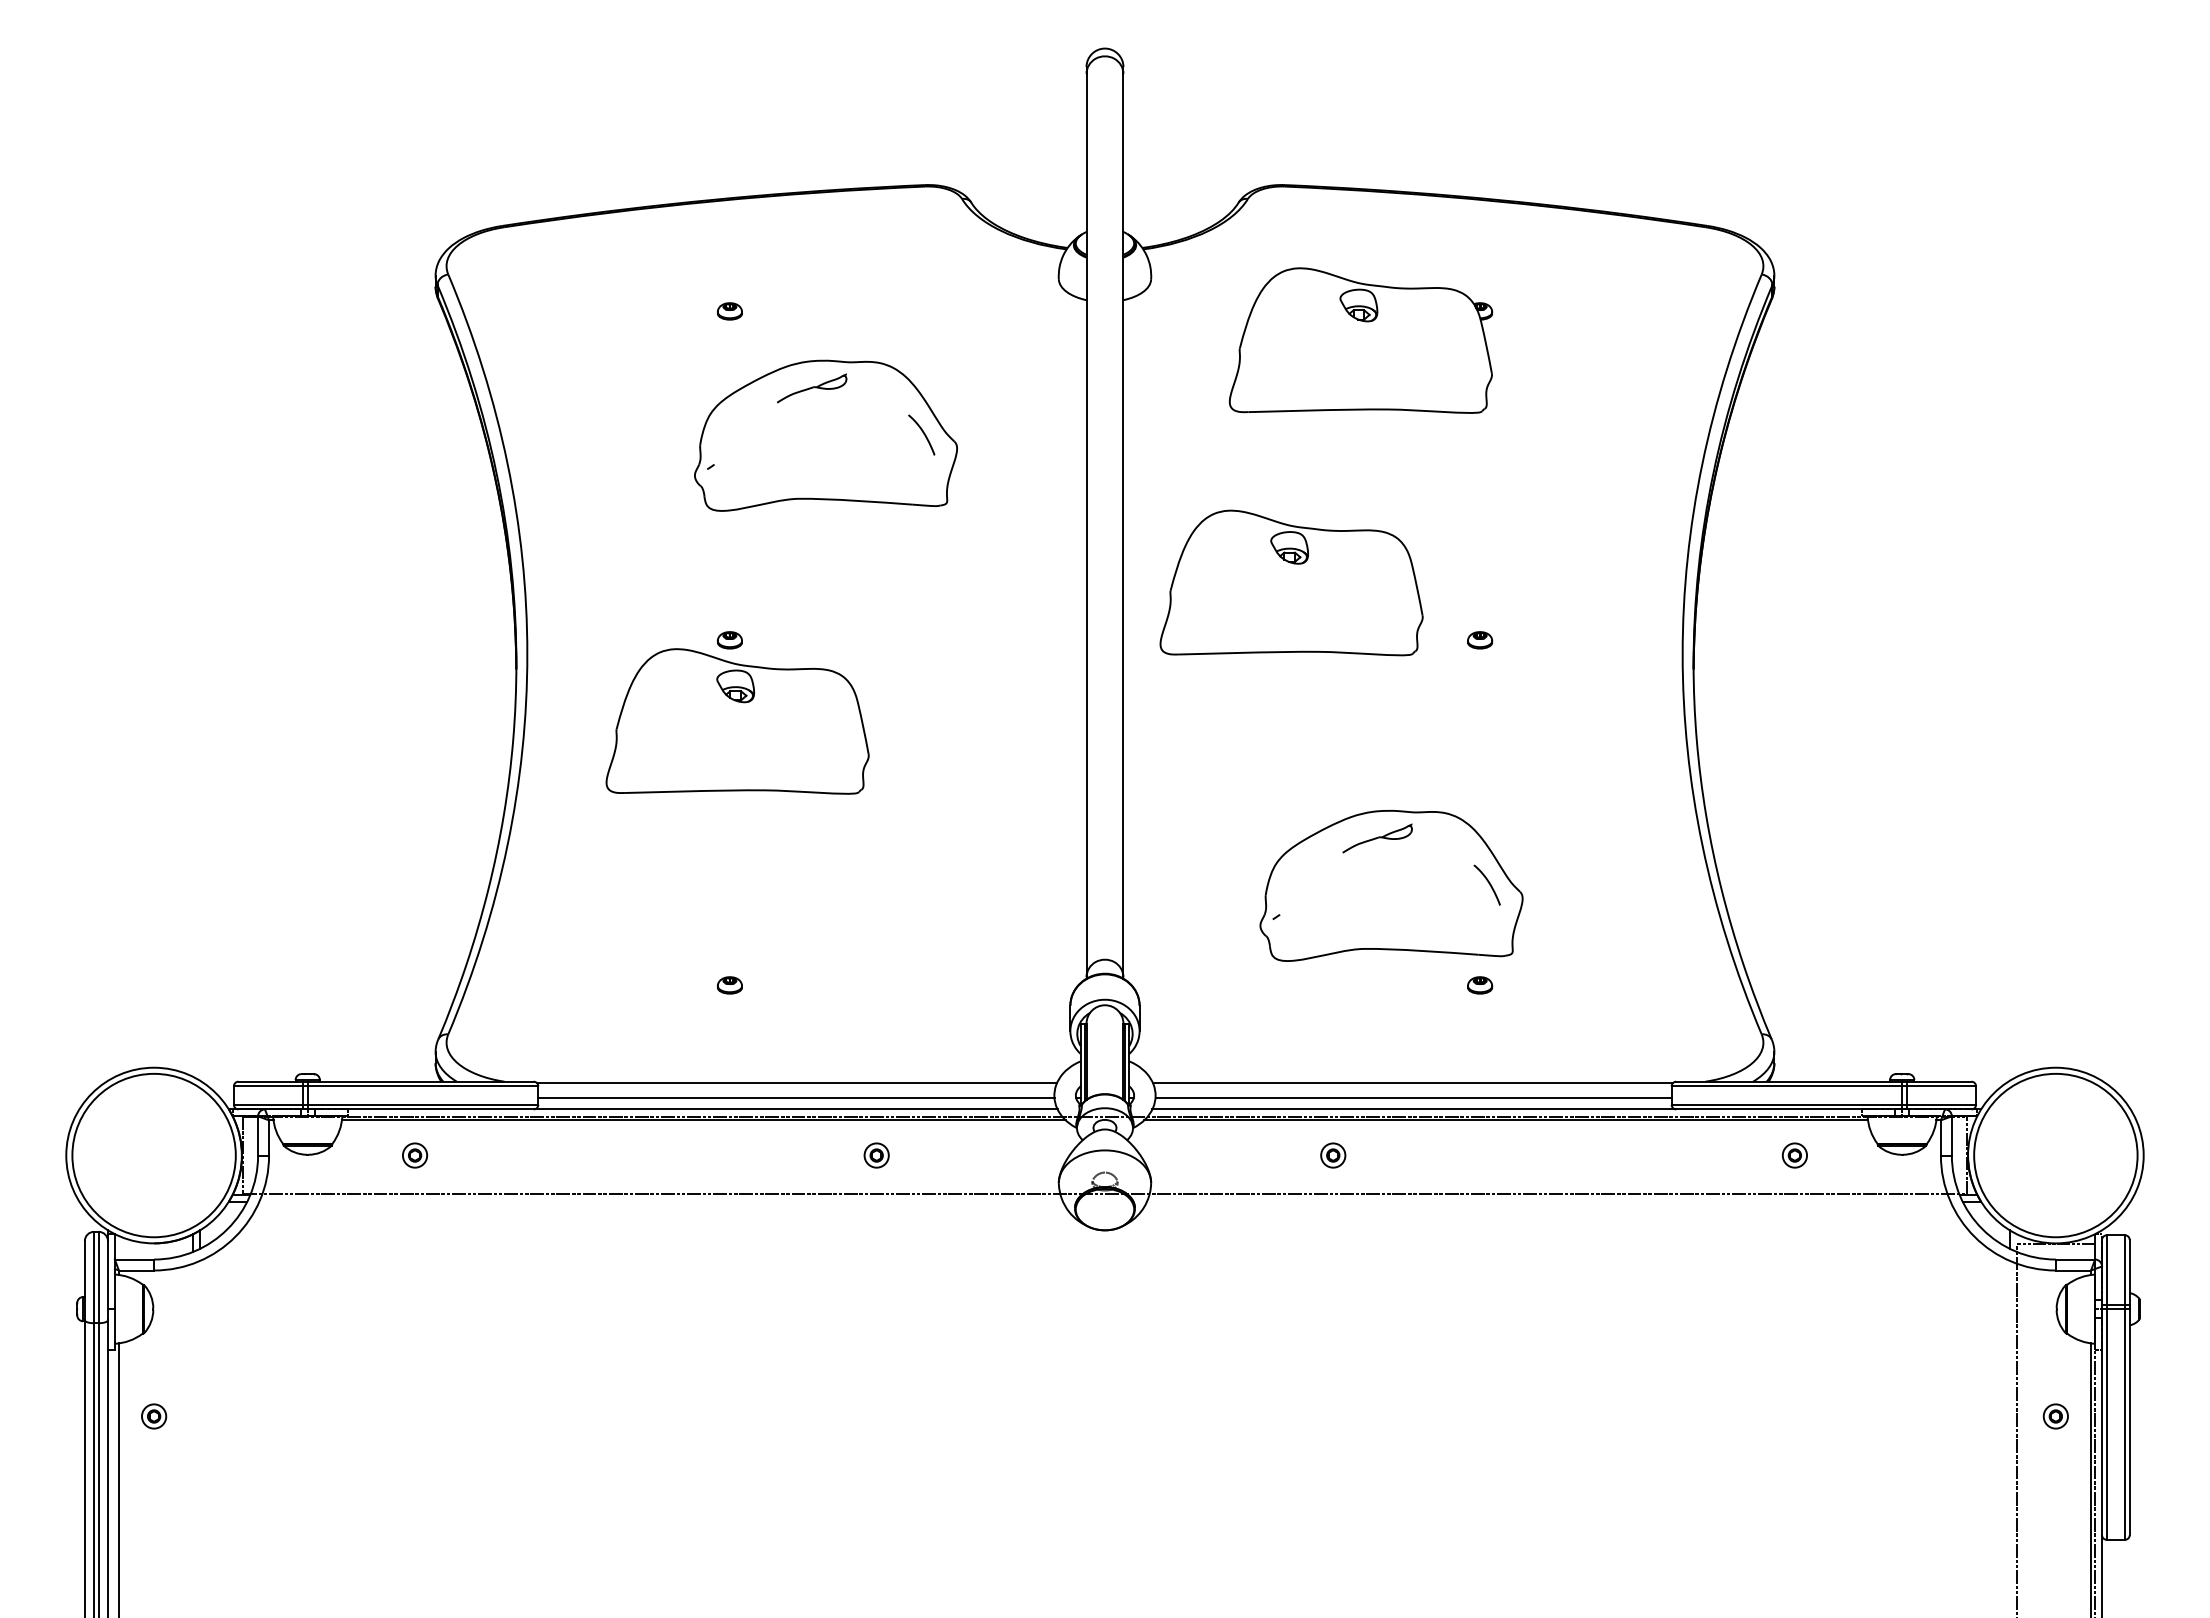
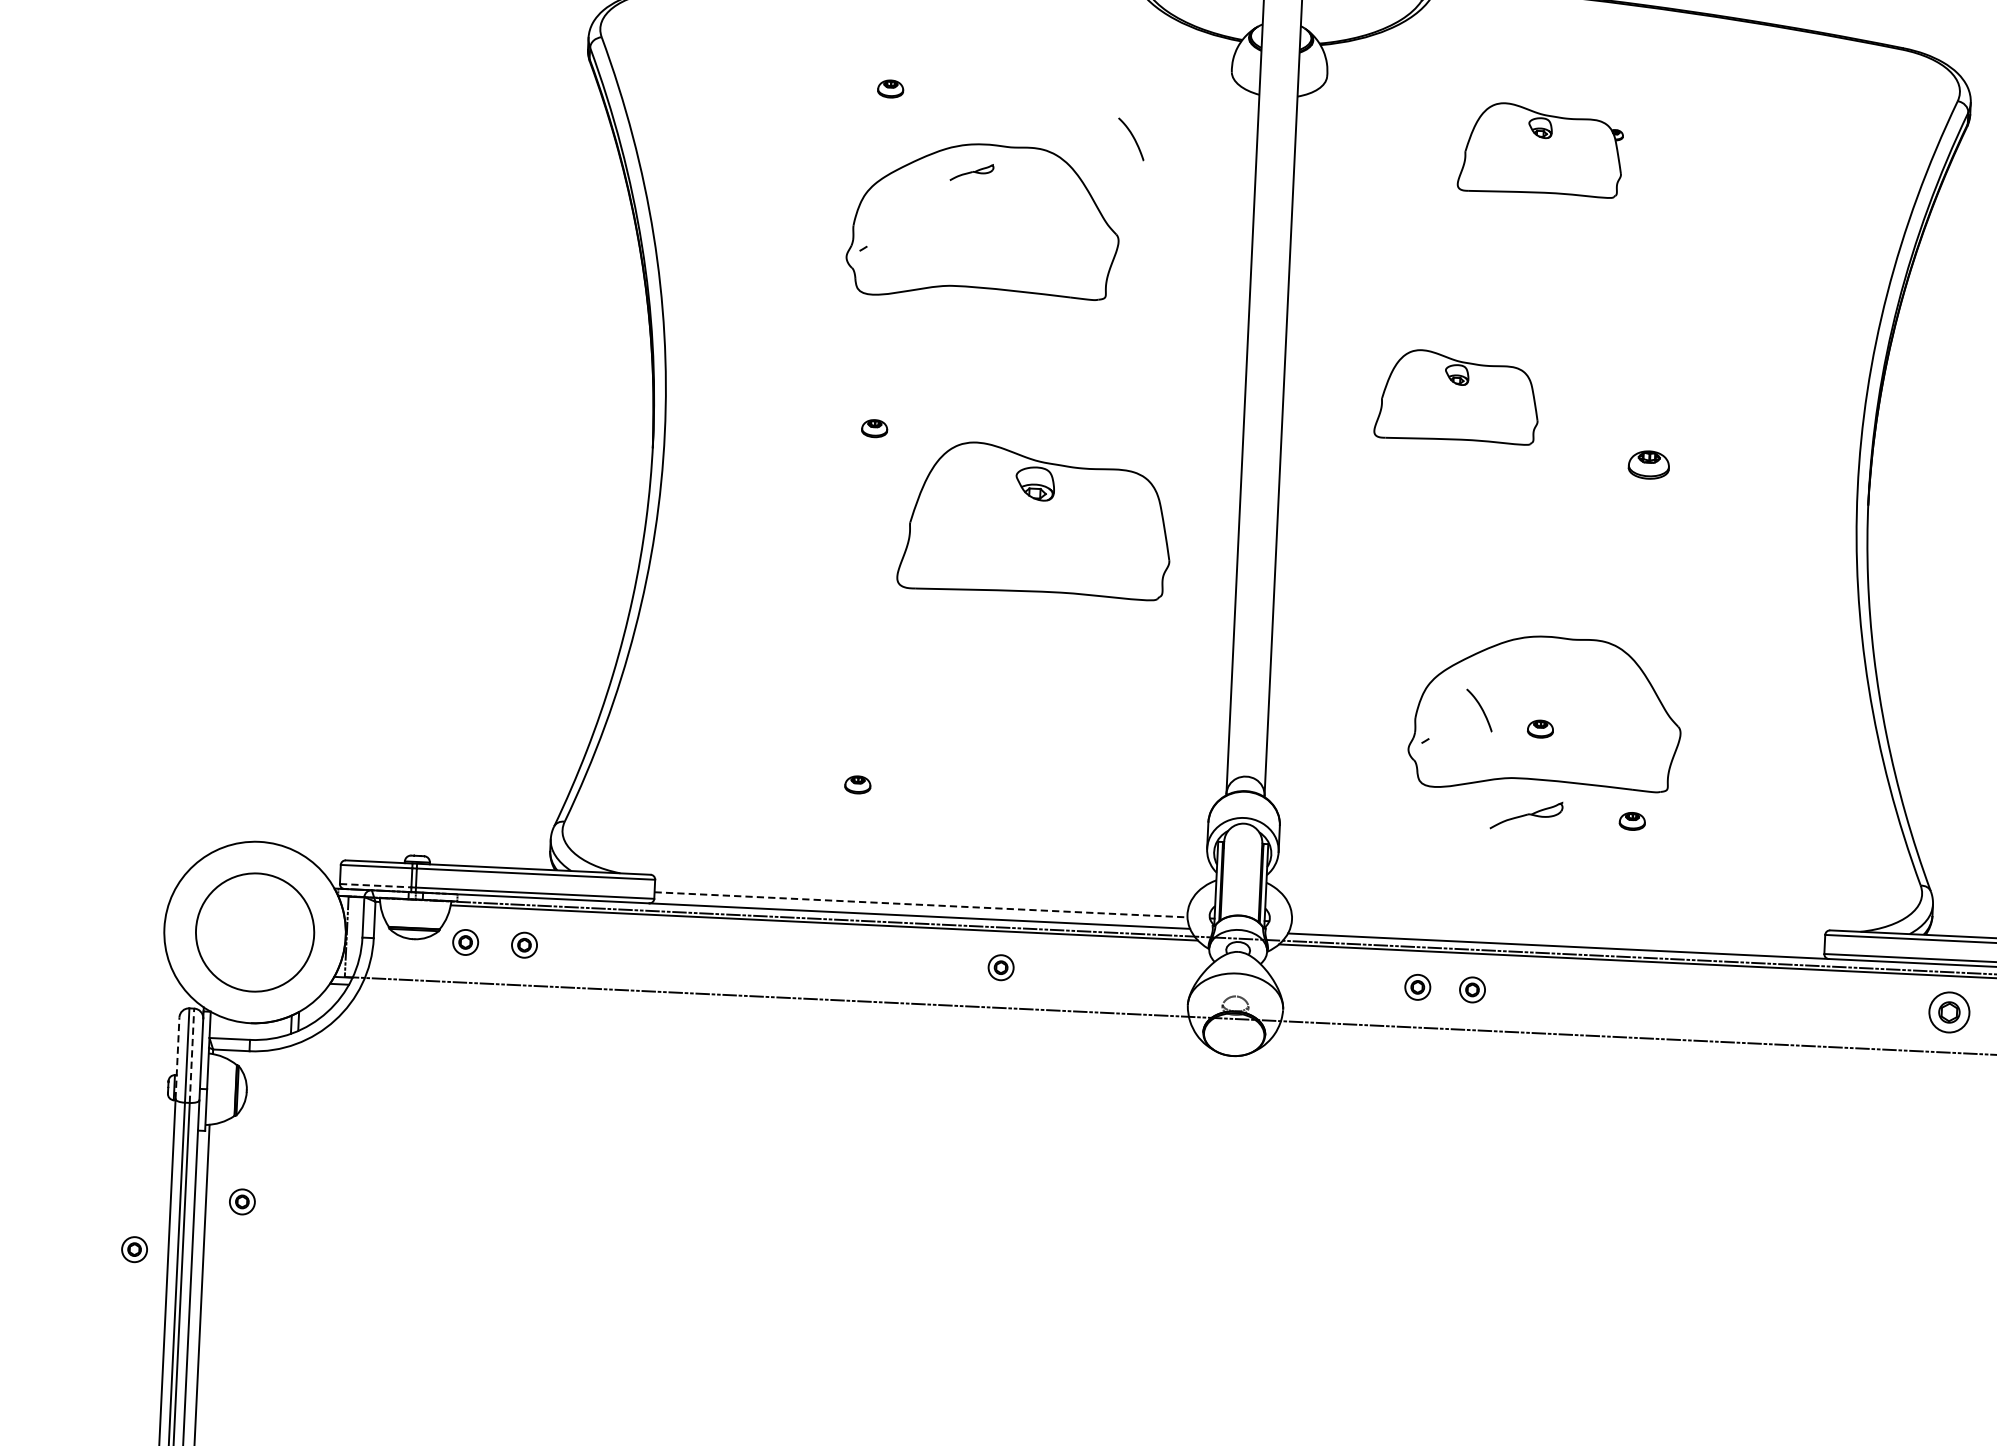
part: (1360, 340) -> (1540, 149), size x0.6
part: (812, 388) -> (972, 172), size x0.6
curve: (923, 434) -> (1133, 138), moved
part: (1291, 582) -> (1457, 396), size x0.6
part: (1480, 640) -> (1649, 465), size x1.6
part: (737, 721) -> (1035, 520), moved
part: (1377, 838) -> (1526, 815), moved
curve: (1487, 882) -> (1479, 707), moved
part: (1387, 900) -> (1540, 729), added
line: (796, 1083) -> (921, 889), removed
line: (1412, 1083) -> (1557, 919), removed
line: (796, 1098) -> (921, 904), solid -> dashed
line: (1413, 1098) -> (1558, 934), removed
line: (268, 1104) -> (375, 885), solid -> dashed
circle: (153, 1155) -> (254, 932), size x0.7
part: (358, 1155) -> (466, 942), added
part: (1280, 1155) -> (1418, 987), added
part: (1794, 1155) -> (1948, 1012), size x1.6
line: (98, 1277) -> (191, 1055), solid -> dashed
line: (84, 1280) -> (177, 1058), solid -> dashed
part: (52, 1467) -> (134, 1249), added

